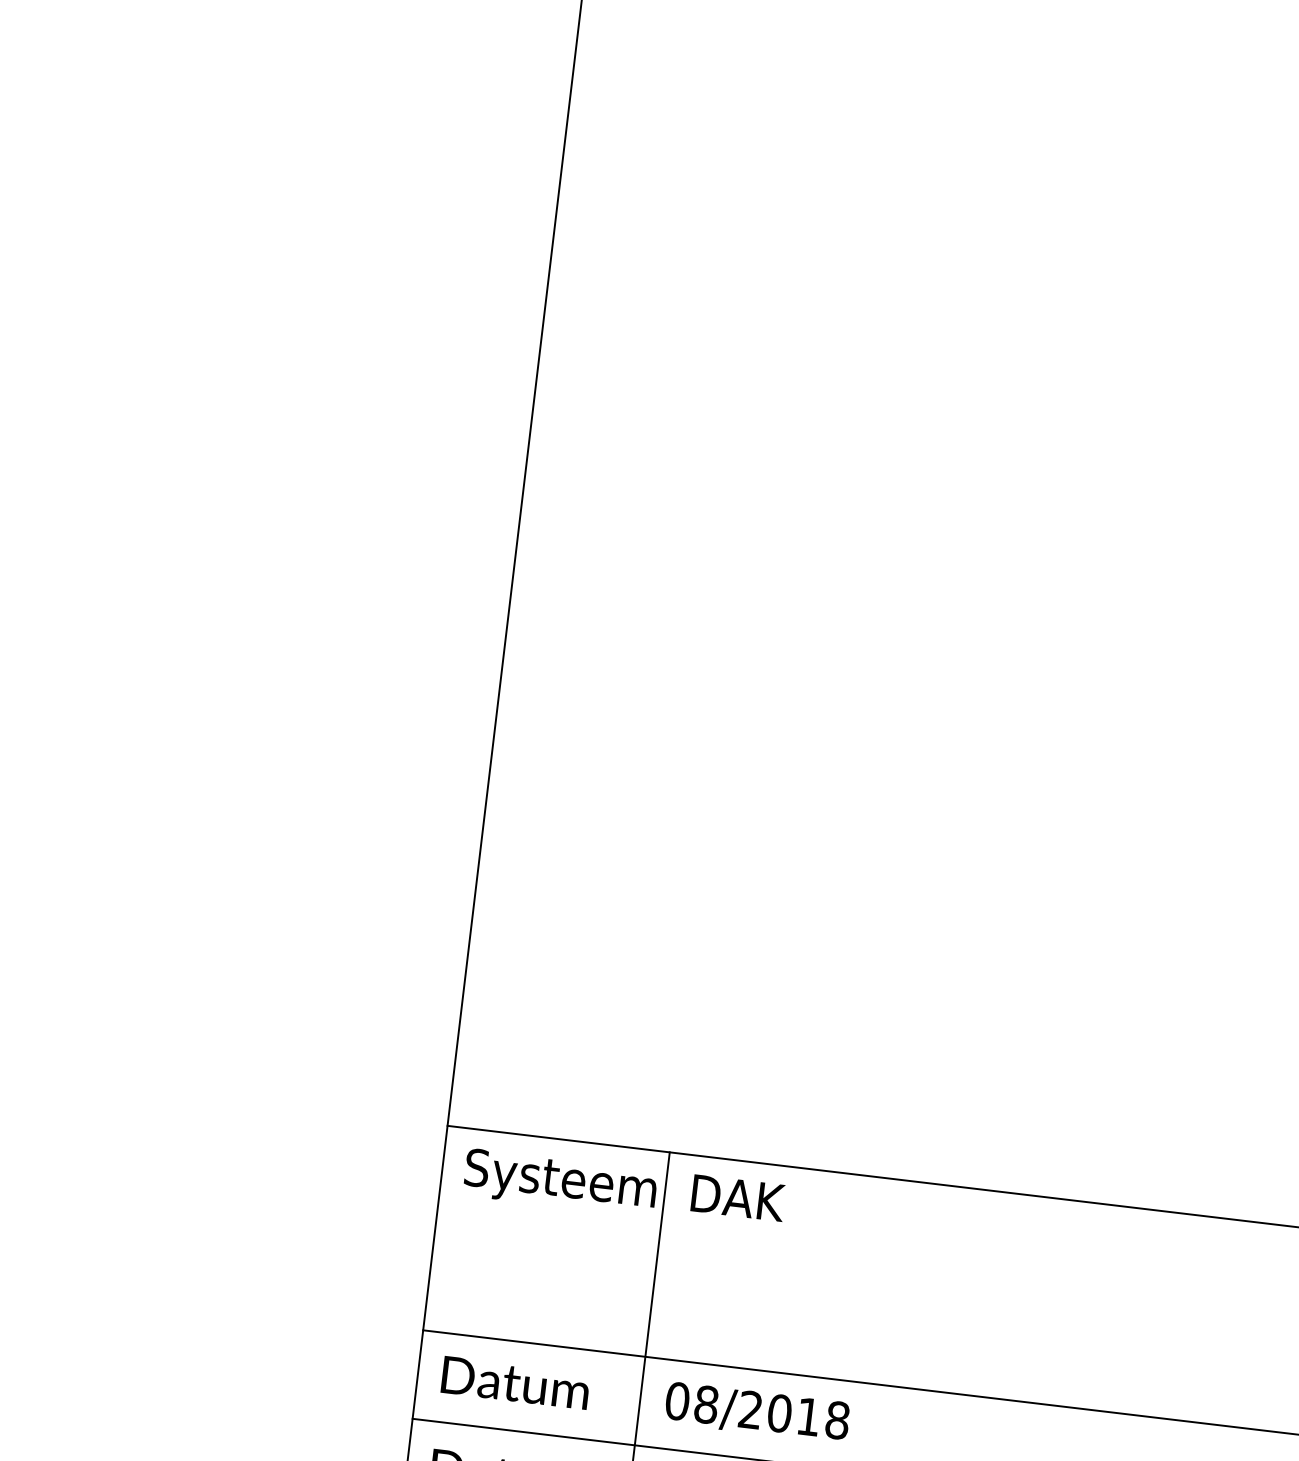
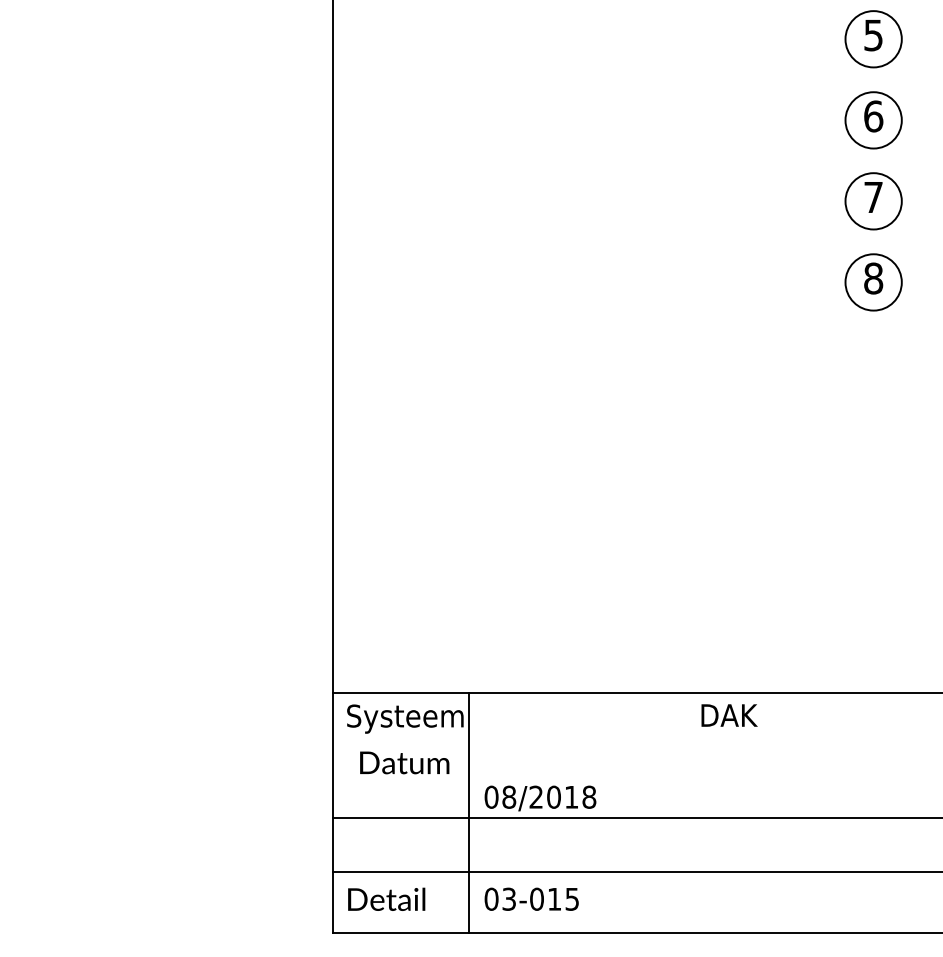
text: (738, 1198) -> (729, 715), moved
text: (515, 1382) -> (404, 762), moved
text: (757, 1412) -> (540, 798), moved

